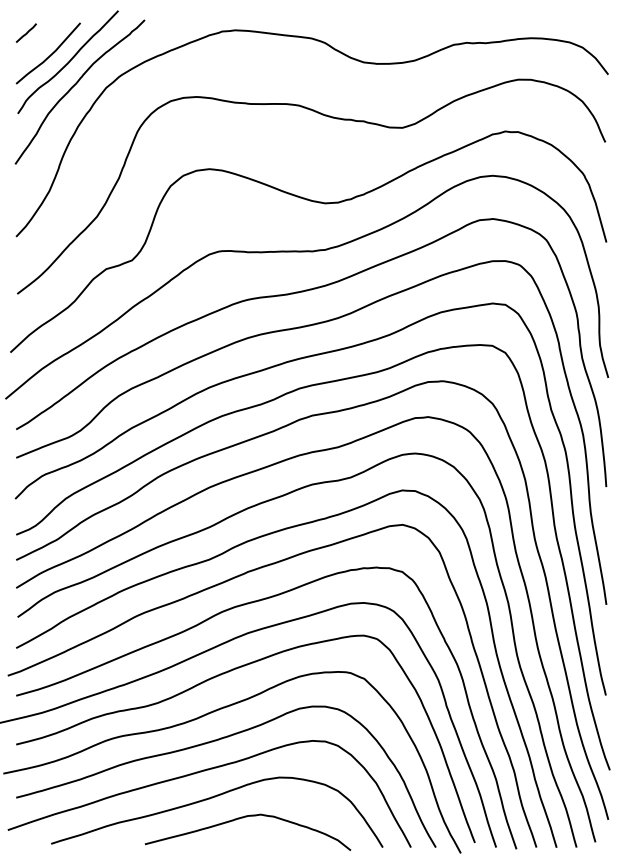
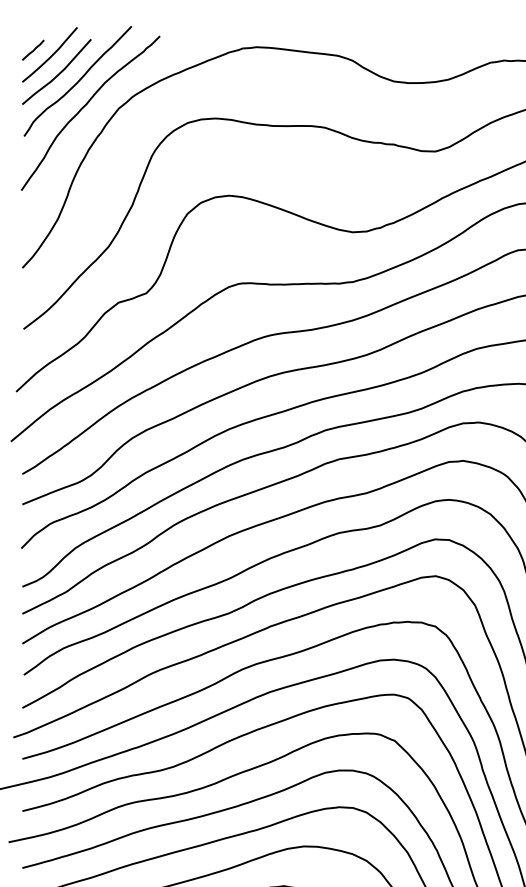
curve: (42, 38) -> (50, 55), added

